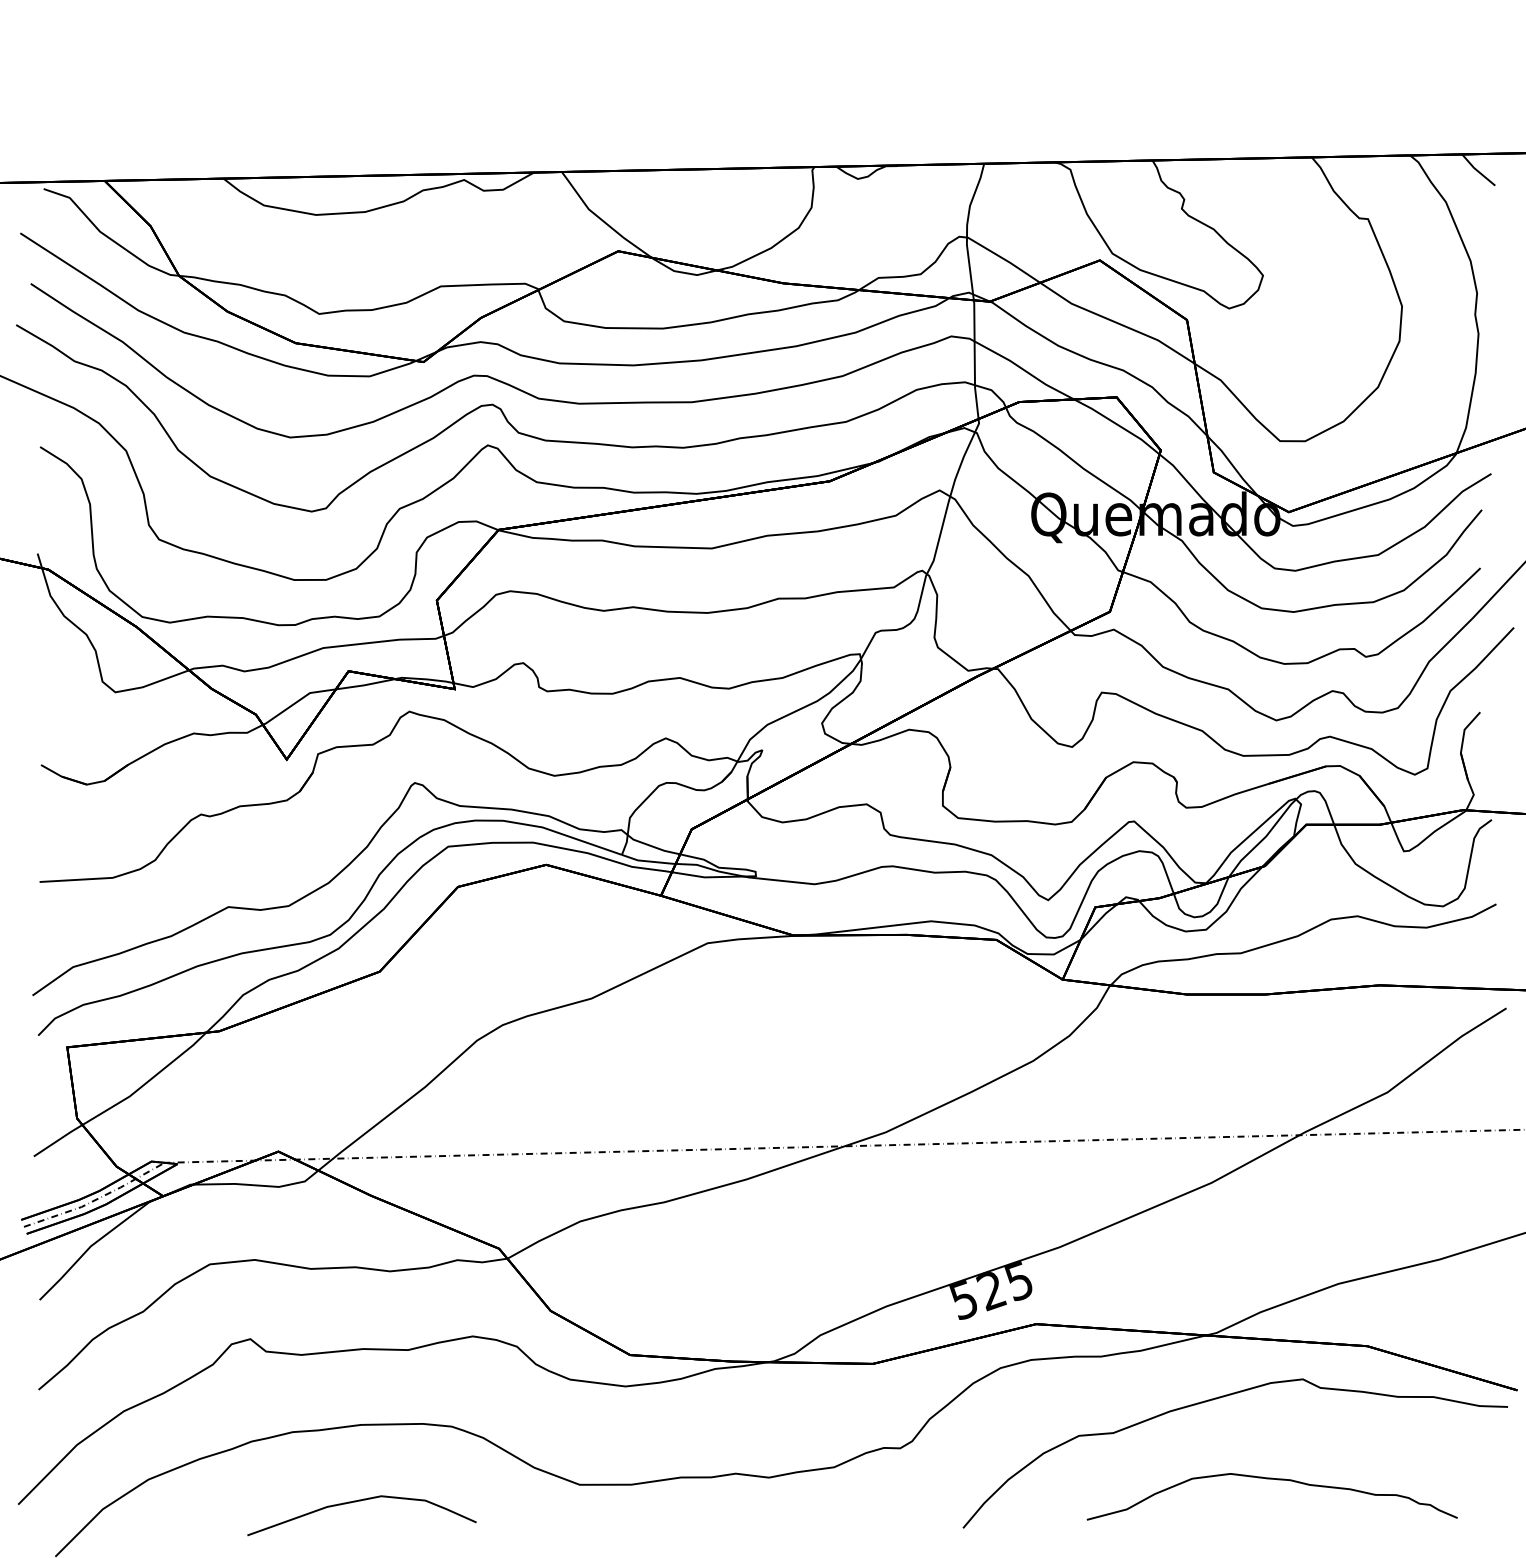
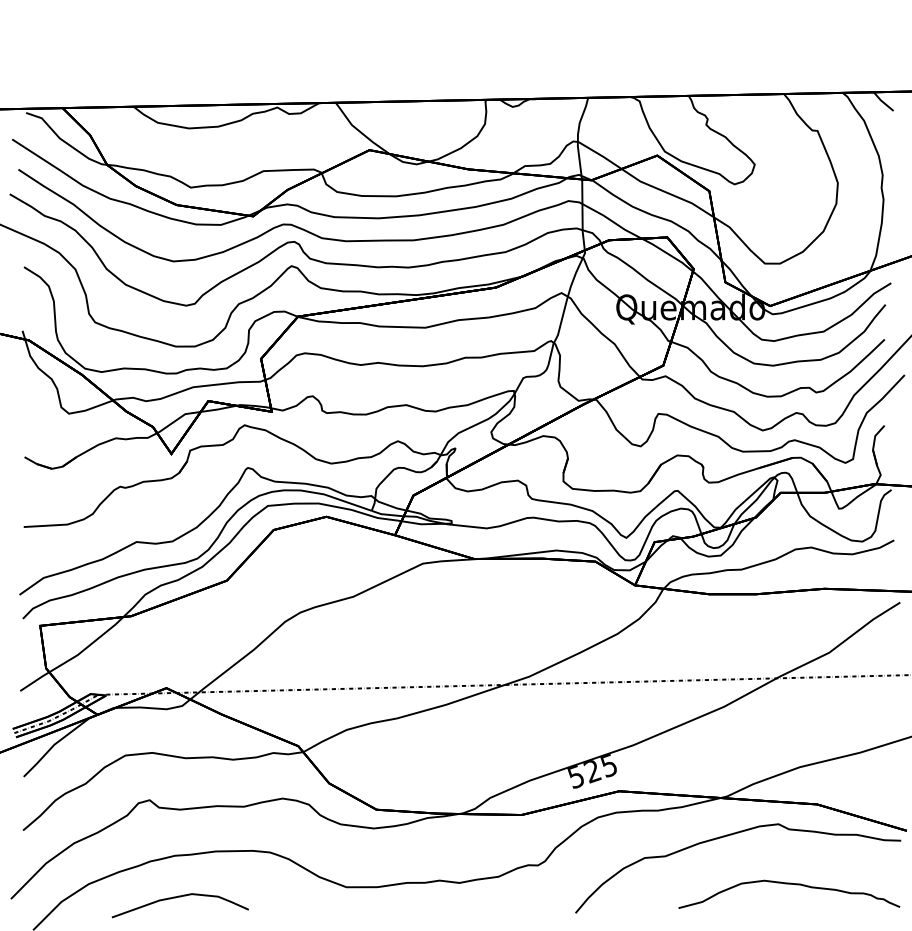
curve: (1272, 1480) -> (789, 884), moved
curve: (360, 1501) -> (179, 897), moved

